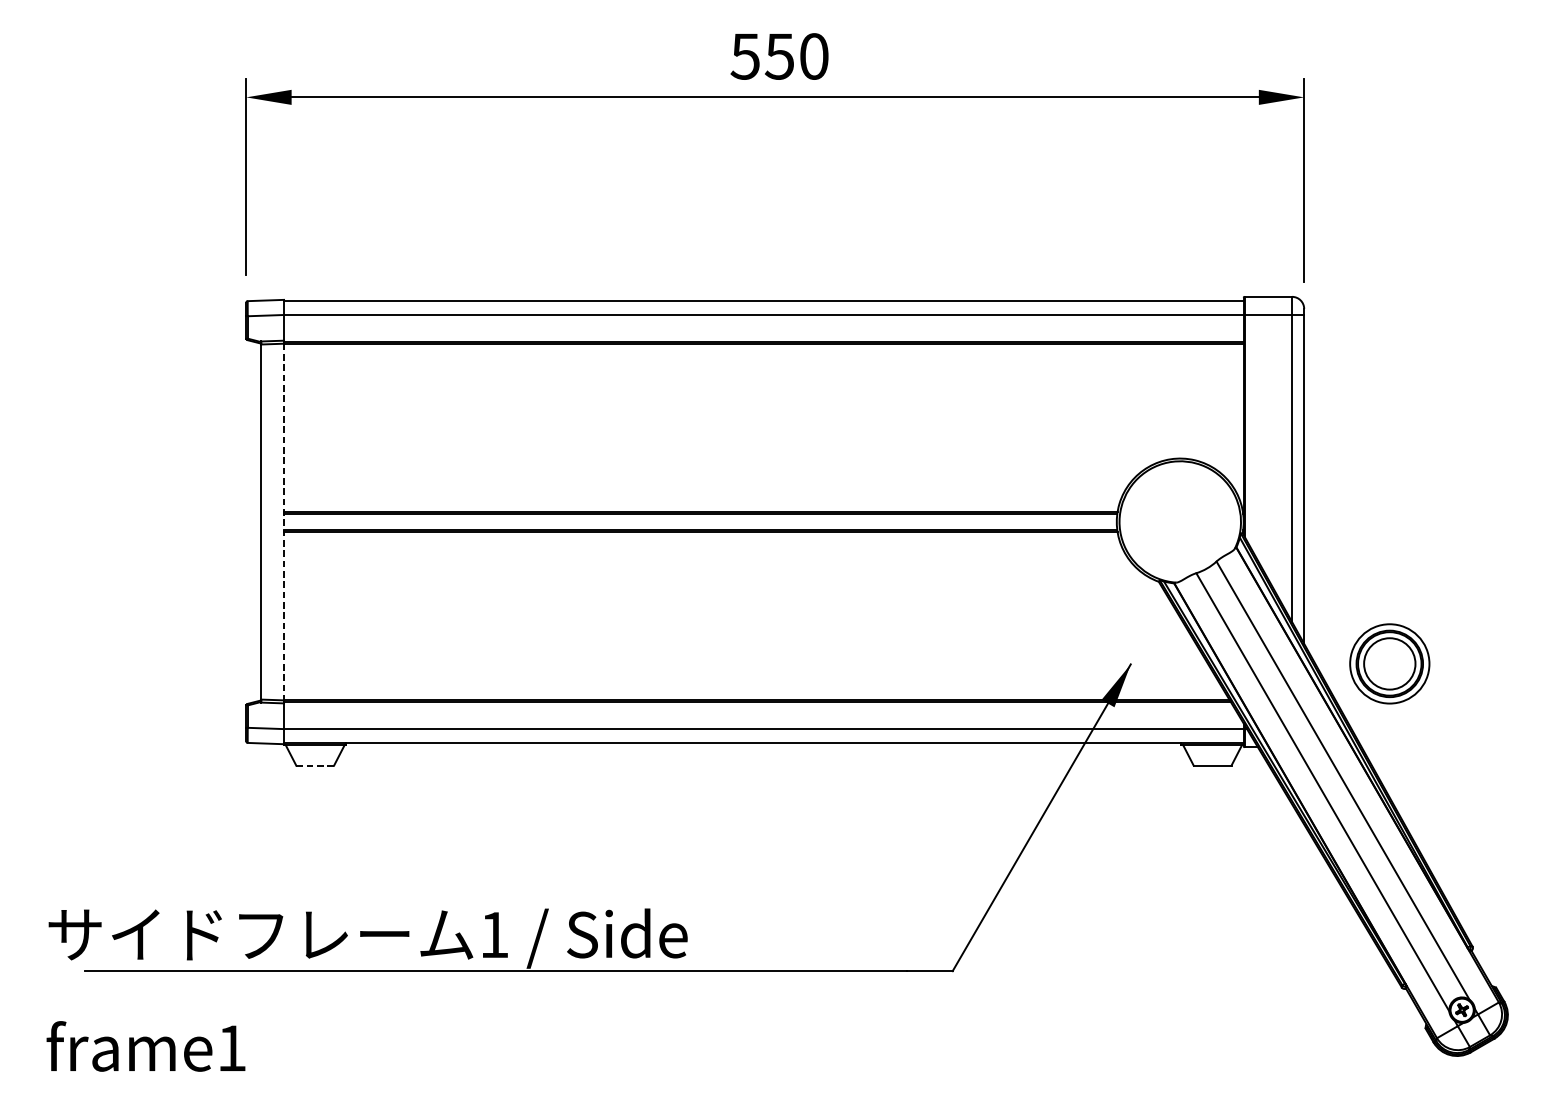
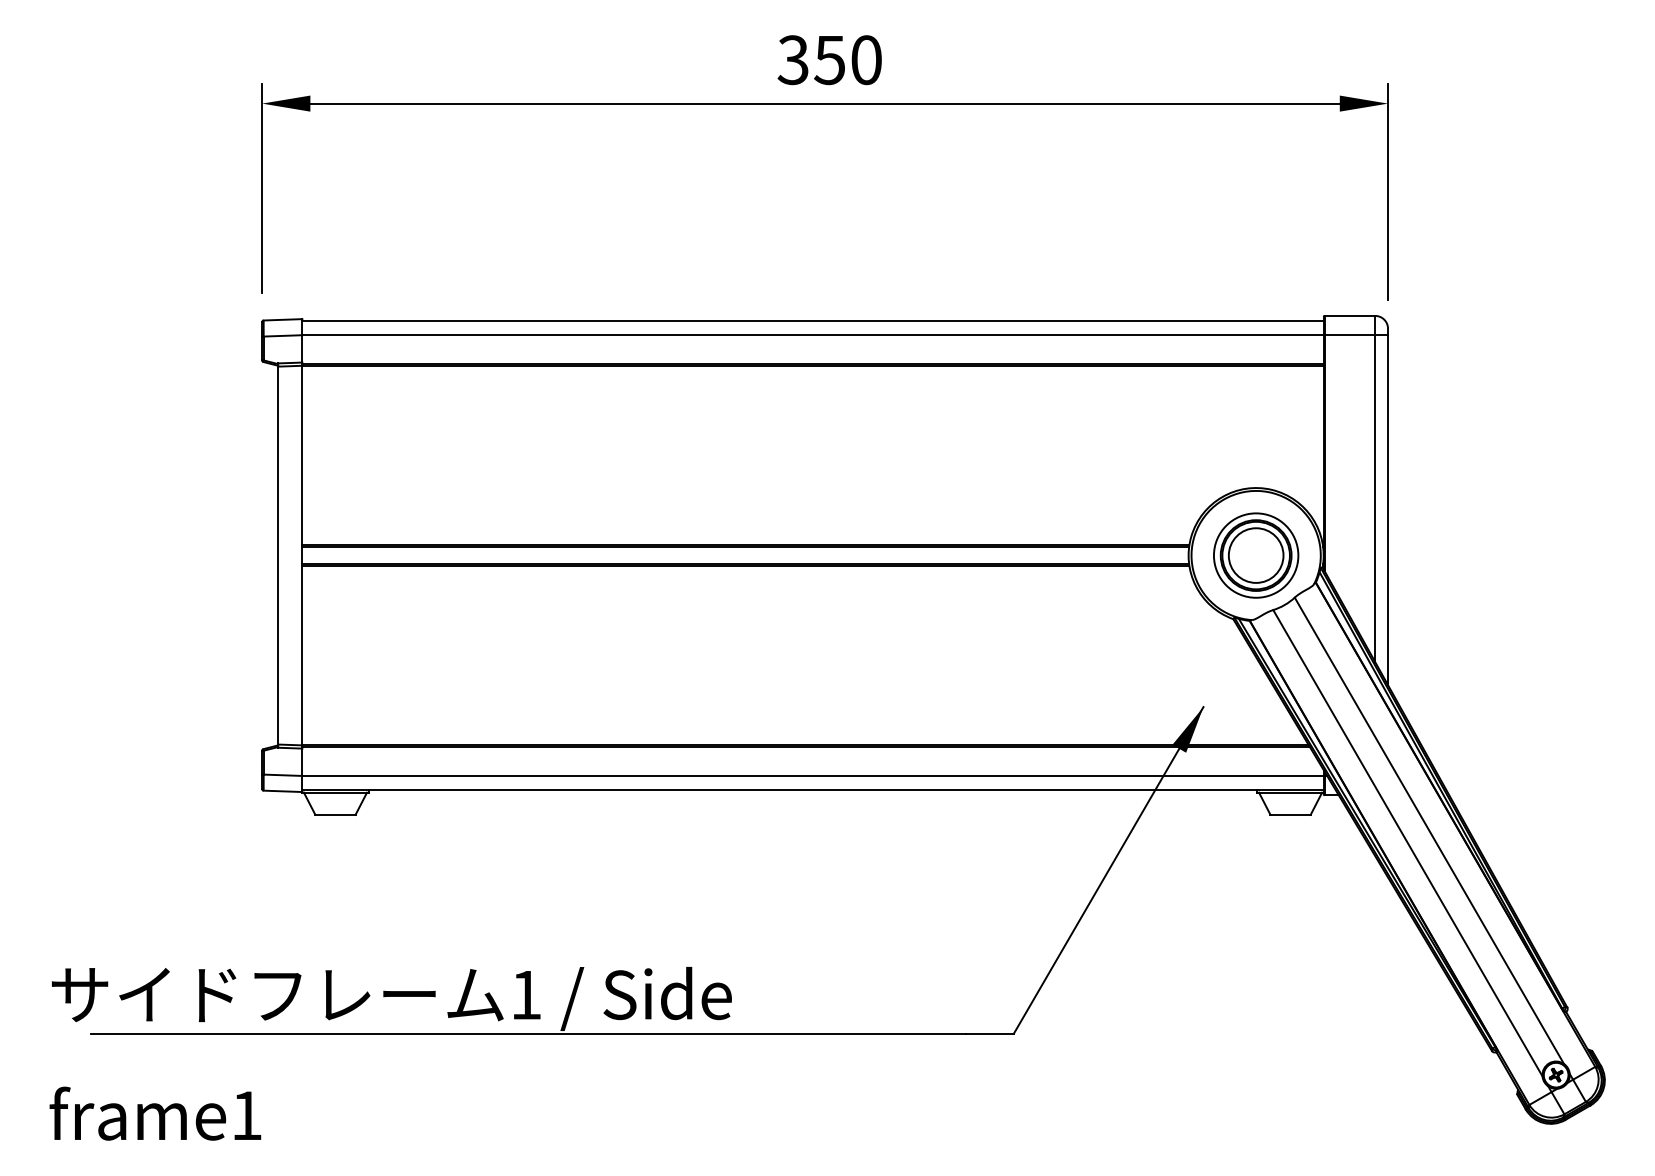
text: (744, 55) -> (792, 59), 550 -> 350
line: (284, 521) -> (302, 555), dashed -> solid
part: (1390, 663) -> (1256, 555), moved
line: (315, 765) -> (335, 814), dashed -> solid

